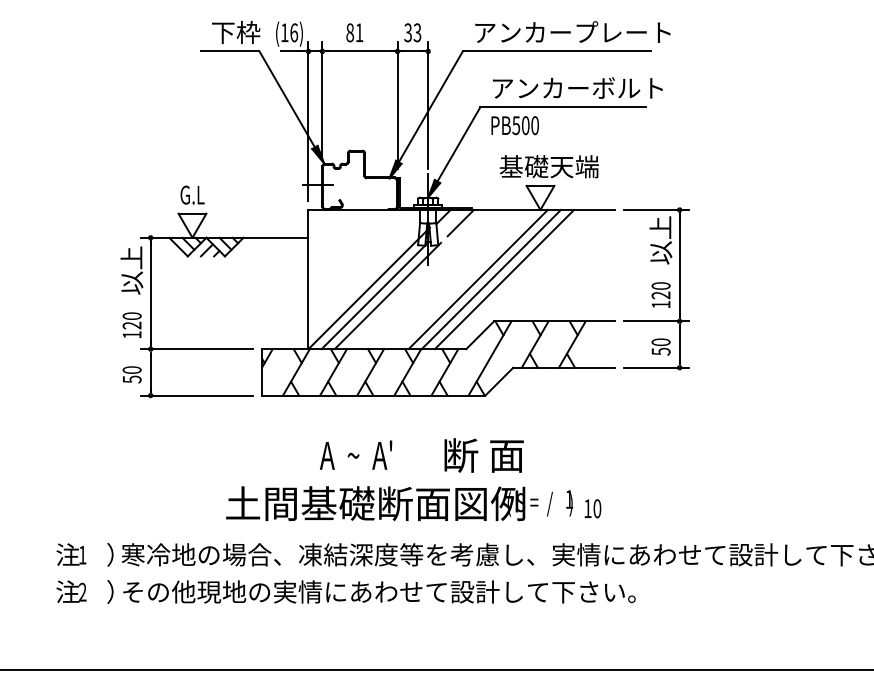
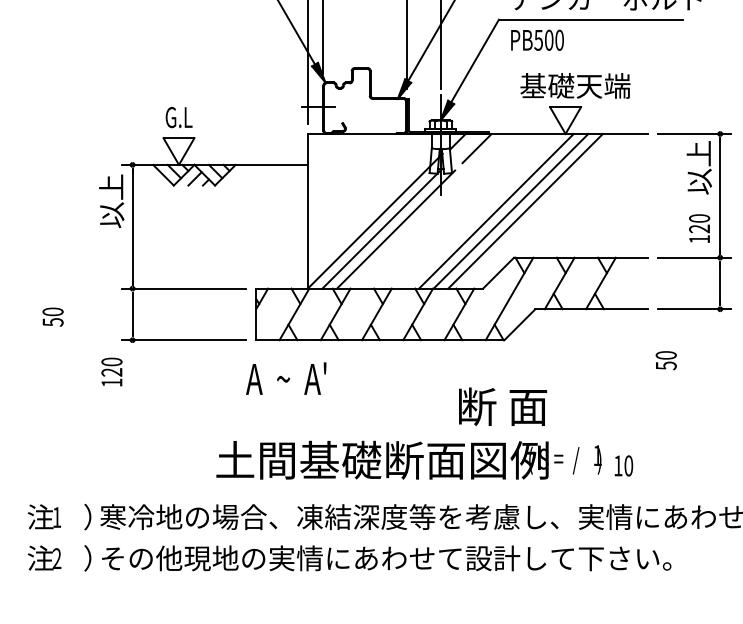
text: (131, 325) -> (111, 372), moved
text: (660, 346) -> (665, 360), moved
text: (131, 374) -> (52, 316), moved
text: (355, 454) -> (285, 377), moved

